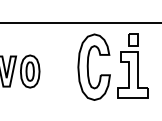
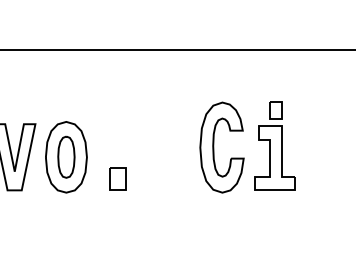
part: (112, 66) -> (247, 146), size x0.62
part: (53, 81) -> (117, 179), added

